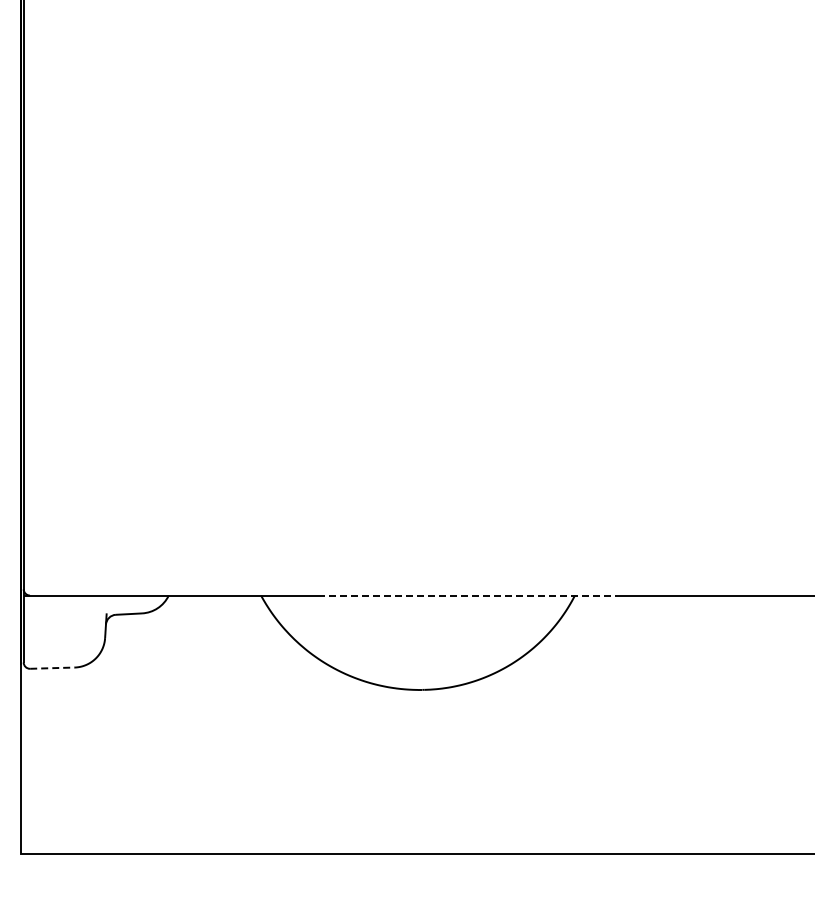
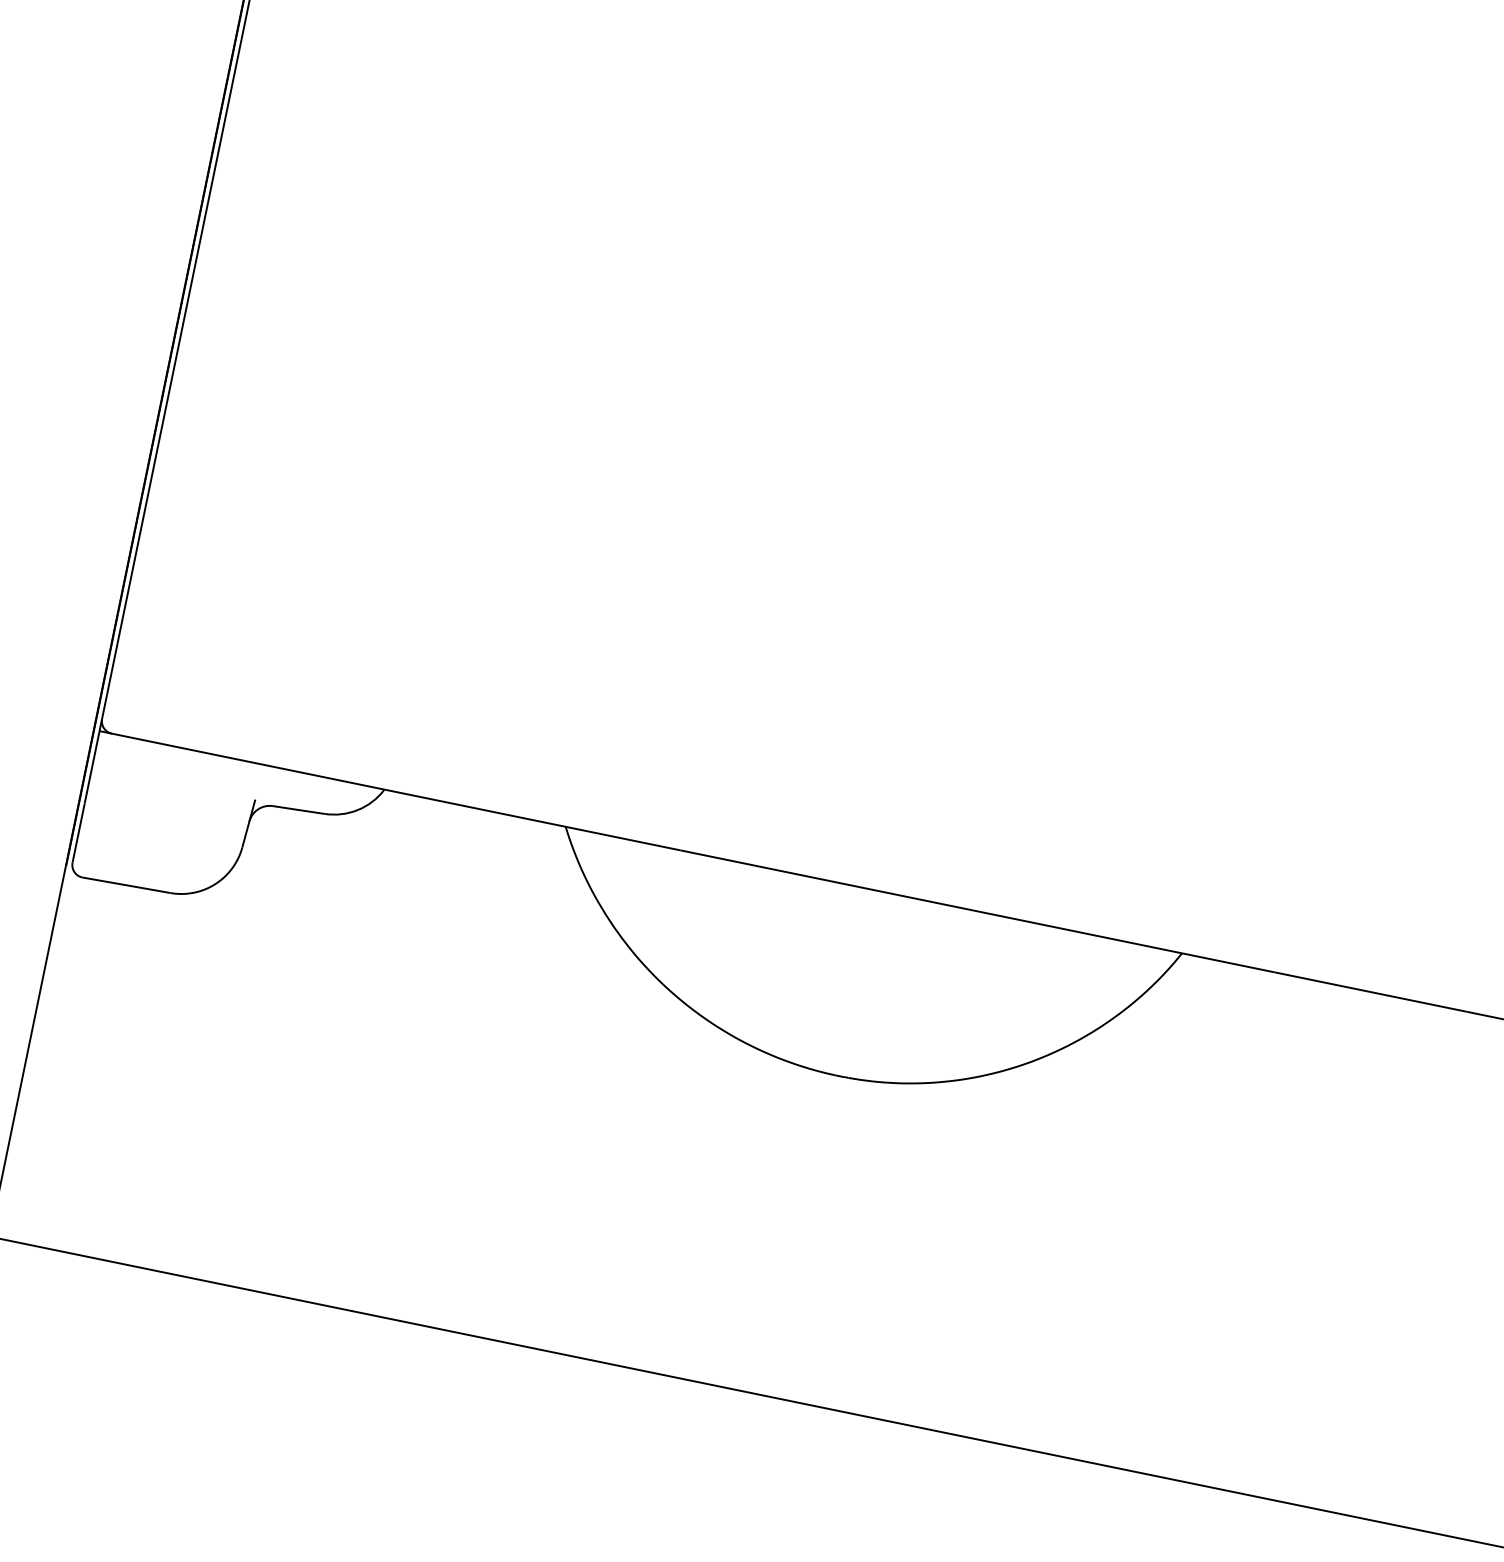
line: (470, 595) -> (976, 911), dashed -> solid
line: (52, 668) -> (126, 885), dashed -> solid

